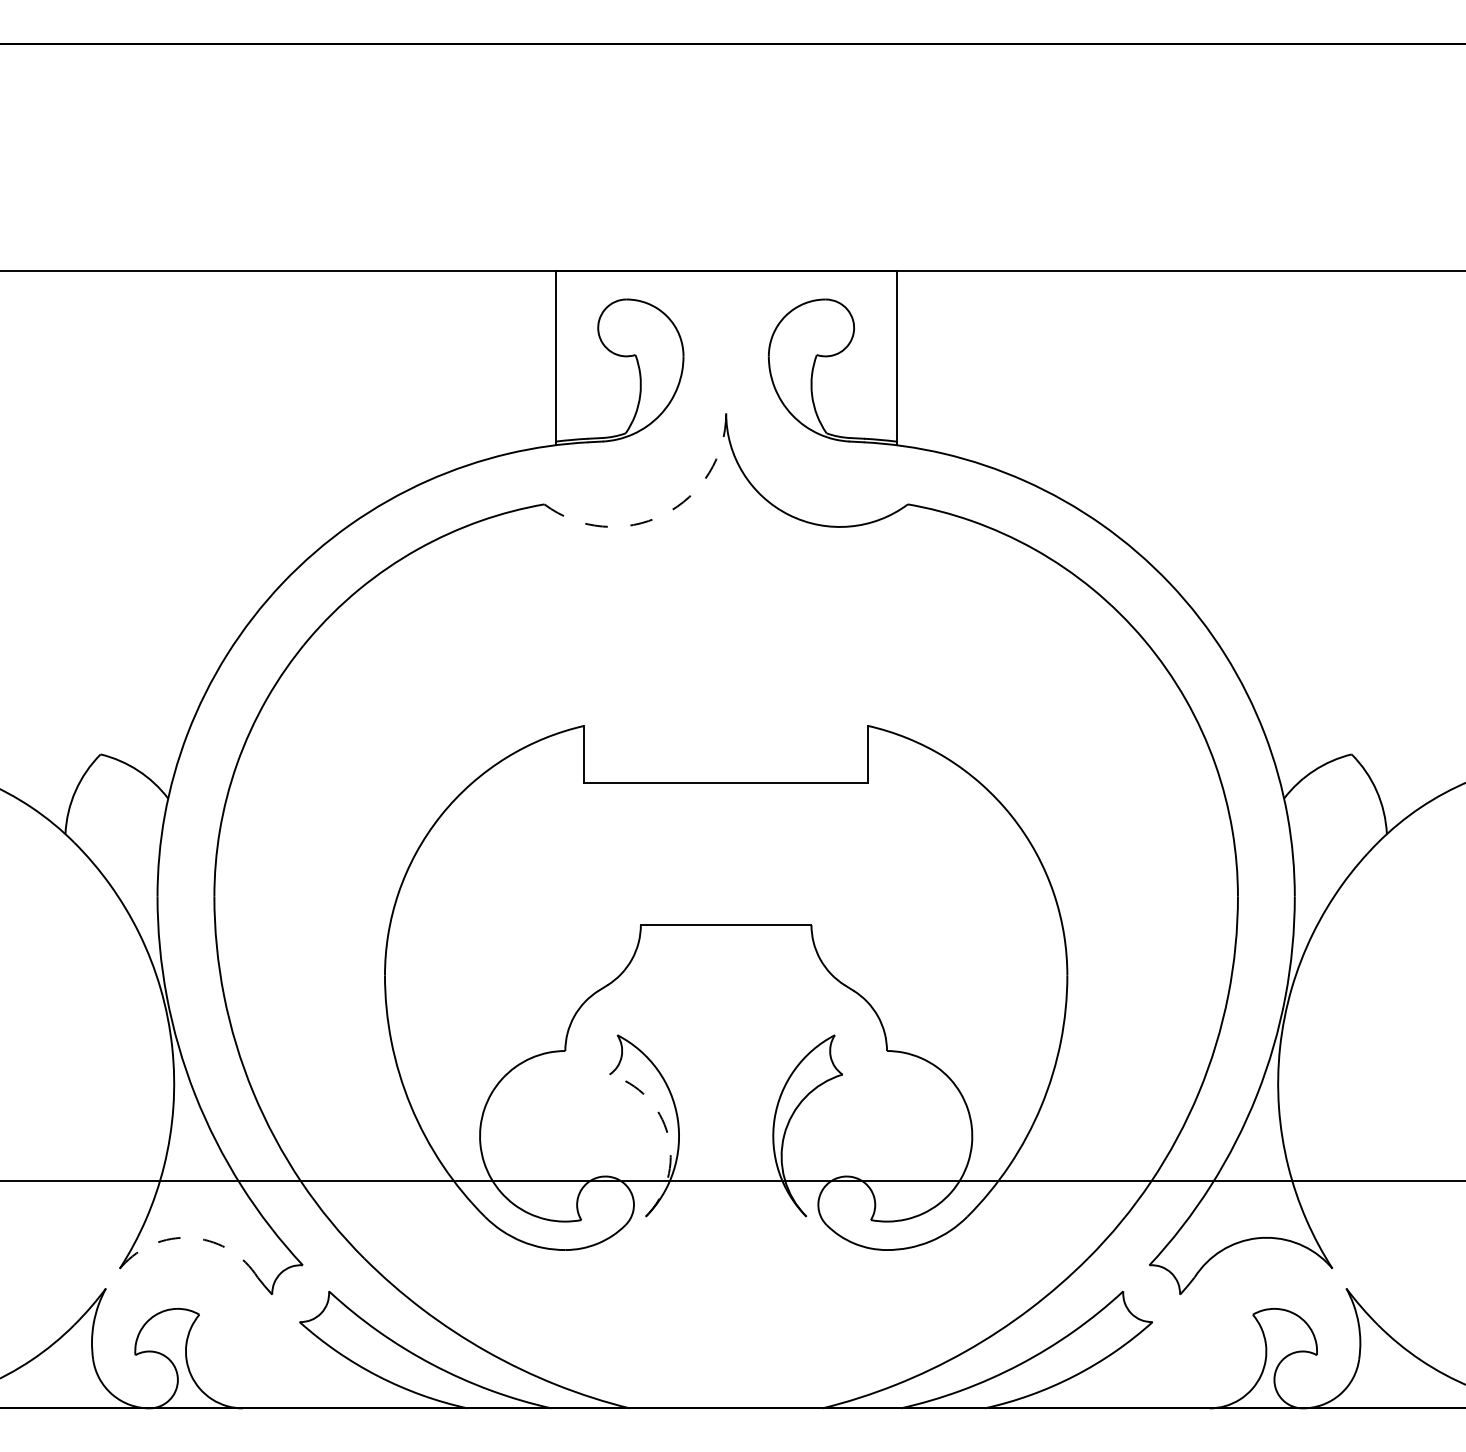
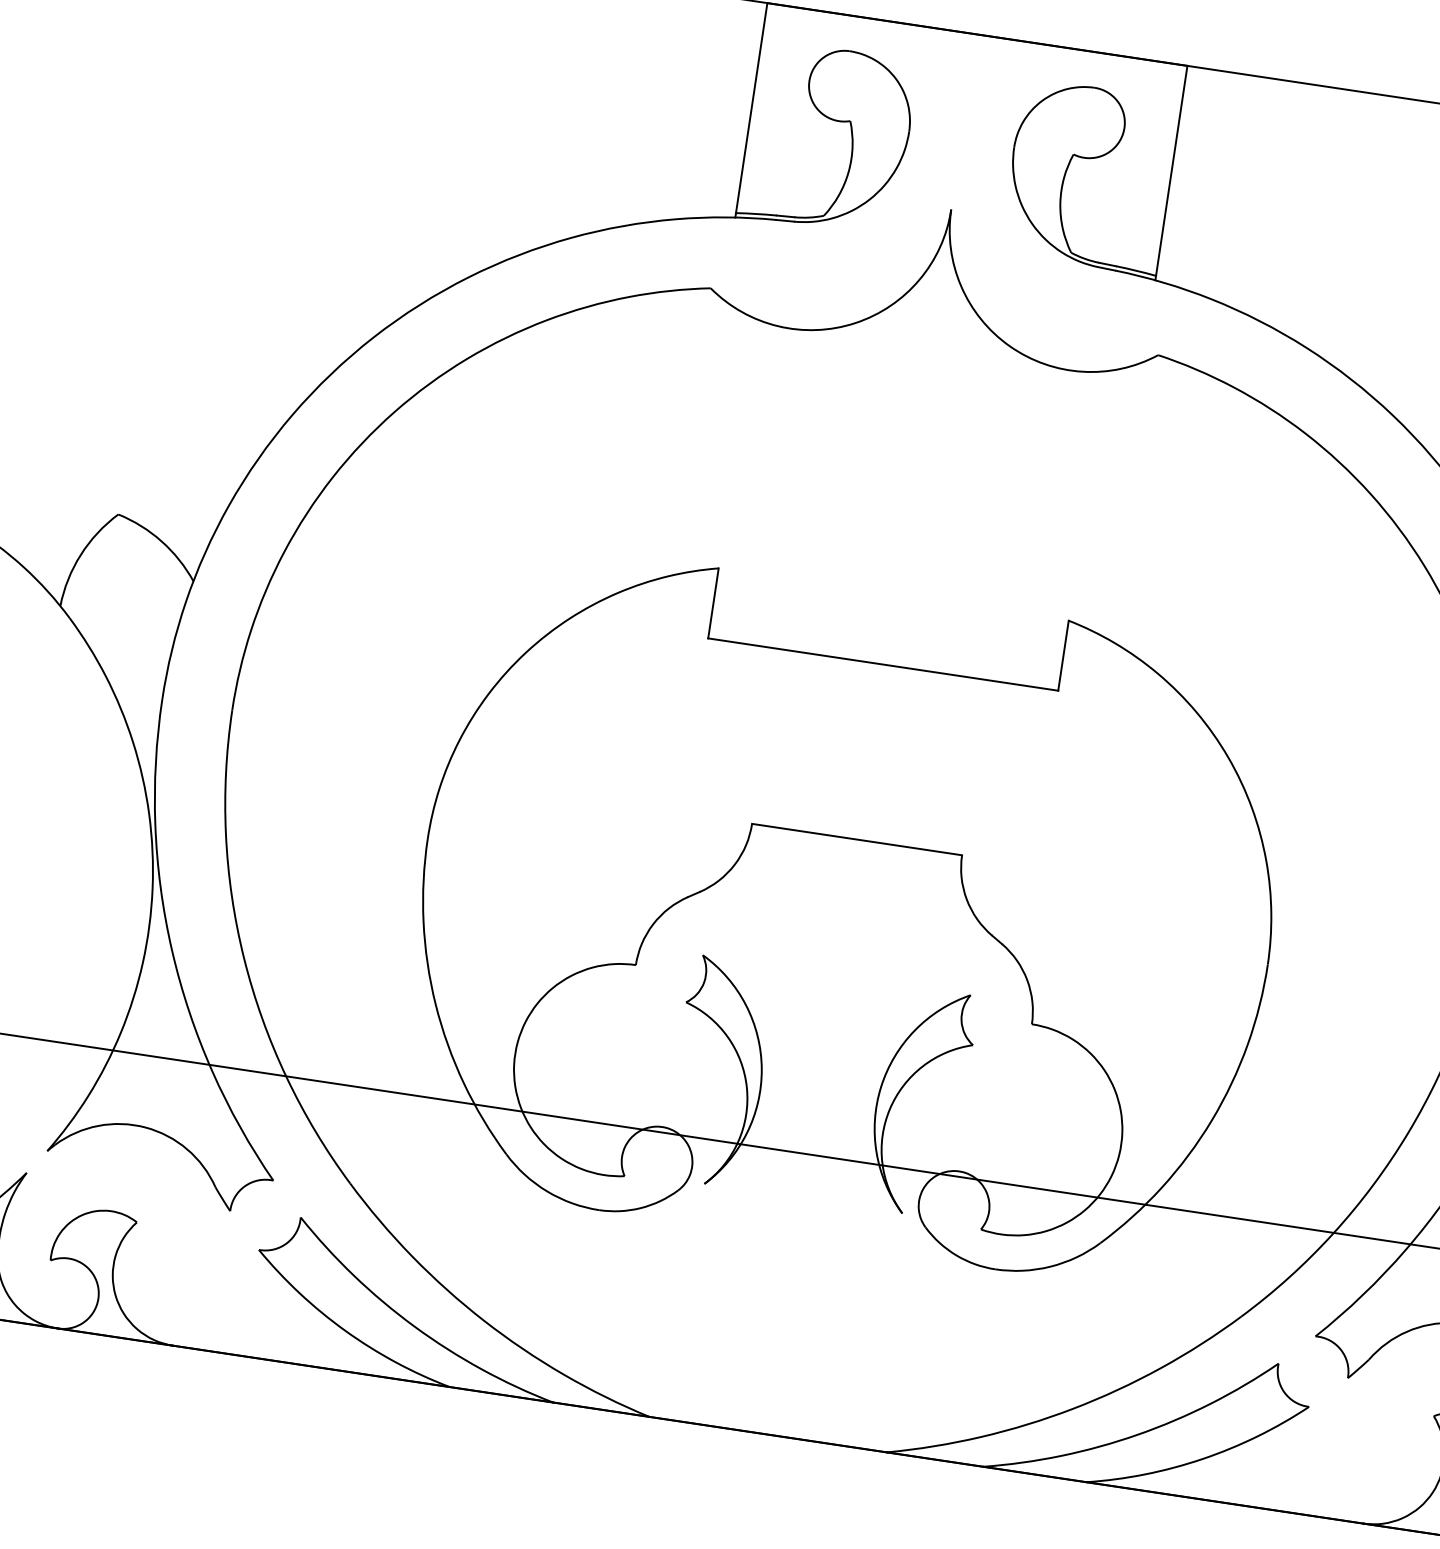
arc: (663, 514) -> (855, 322), dashed -> solid
arc: (668, 1135) -> (747, 1088), dashed -> solid
arc: (195, 1238) -> (146, 1127), dashed -> solid

